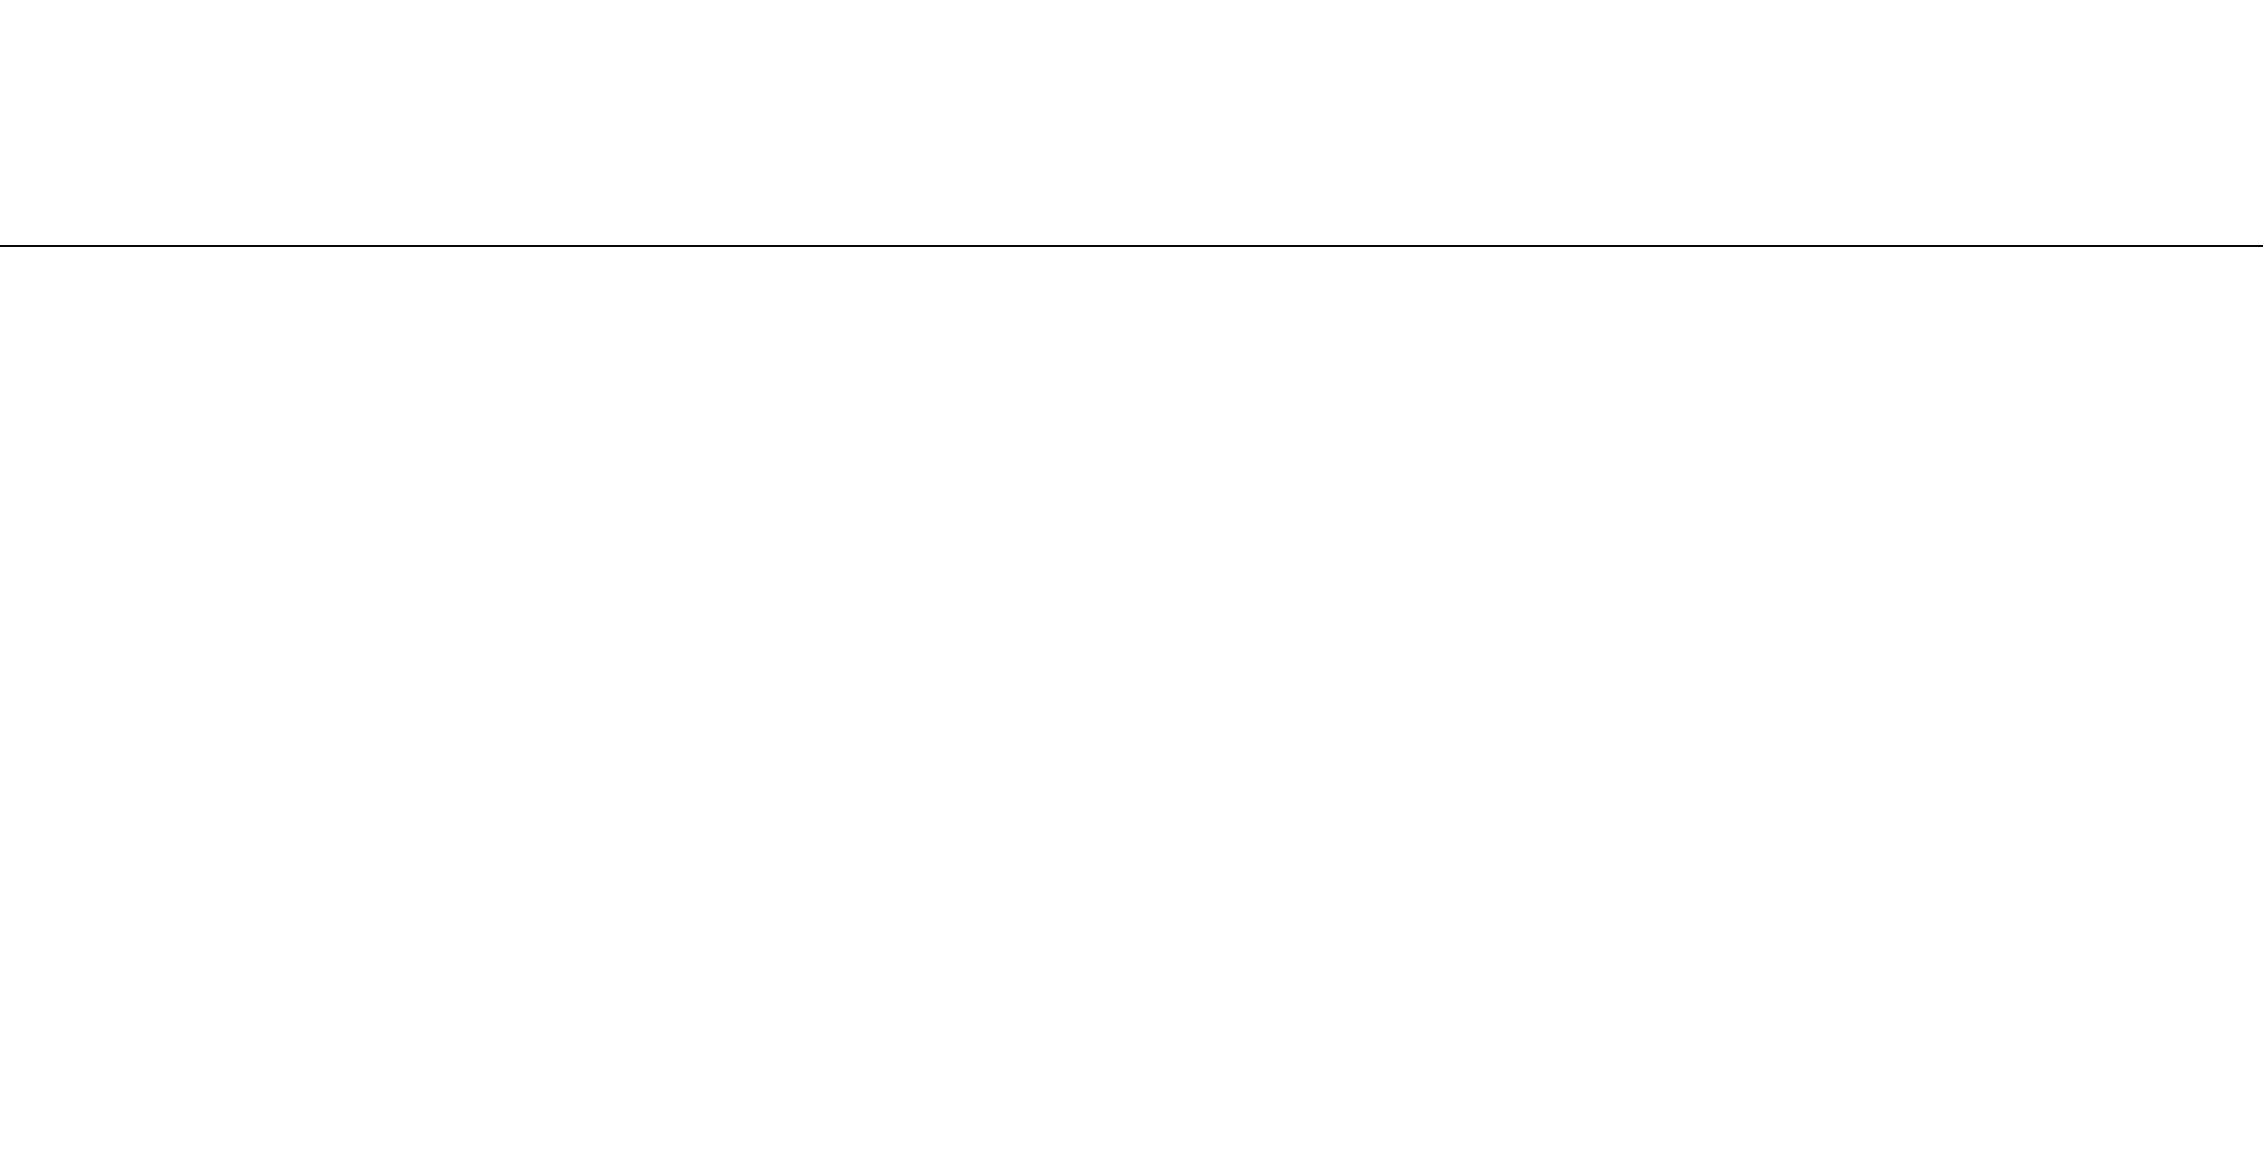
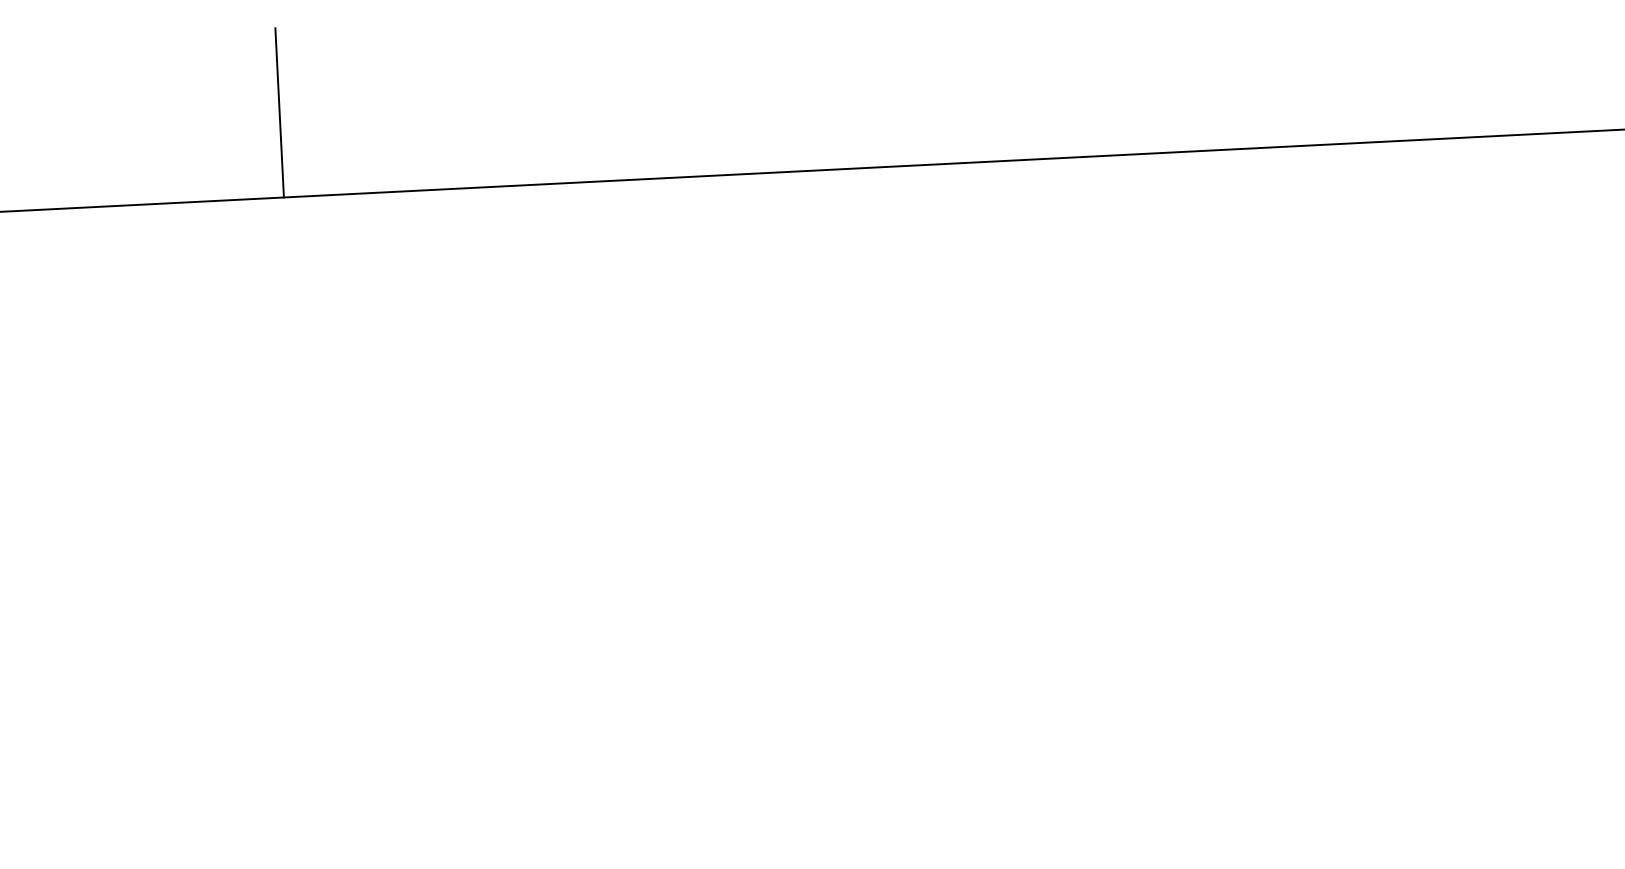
line: (386, 146) -> (279, 113), added

